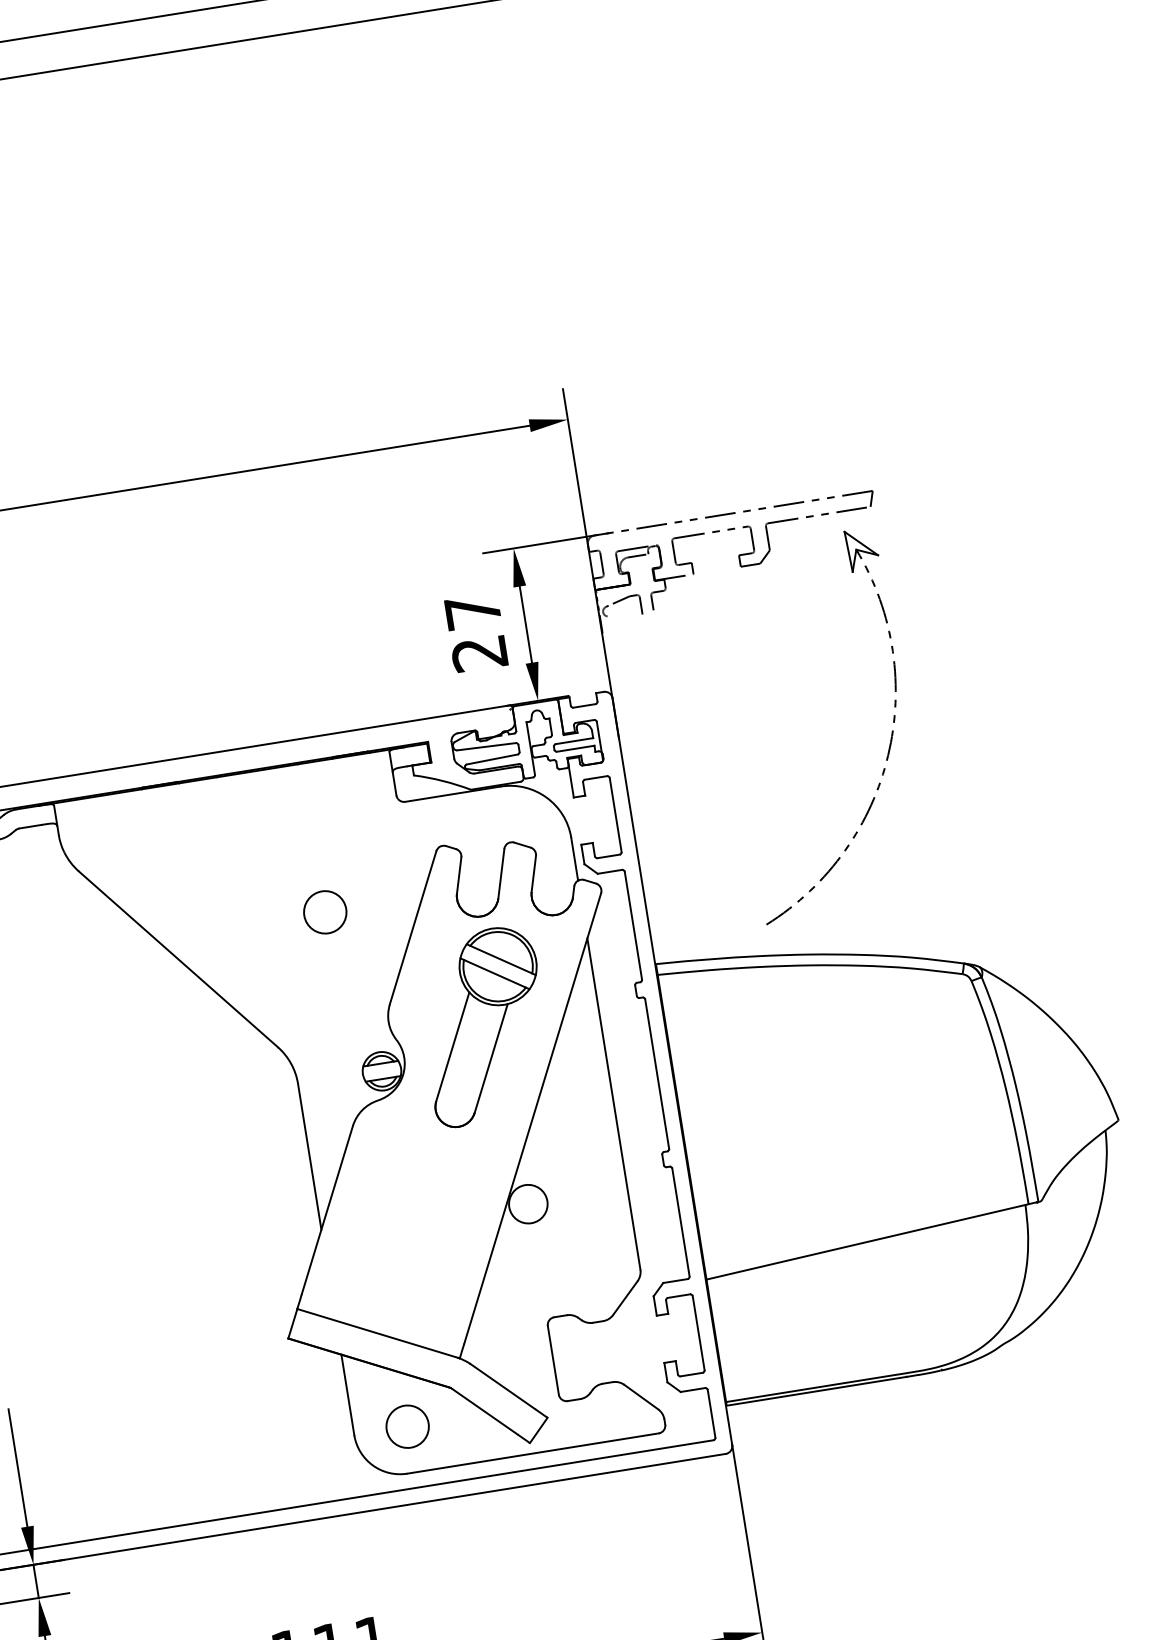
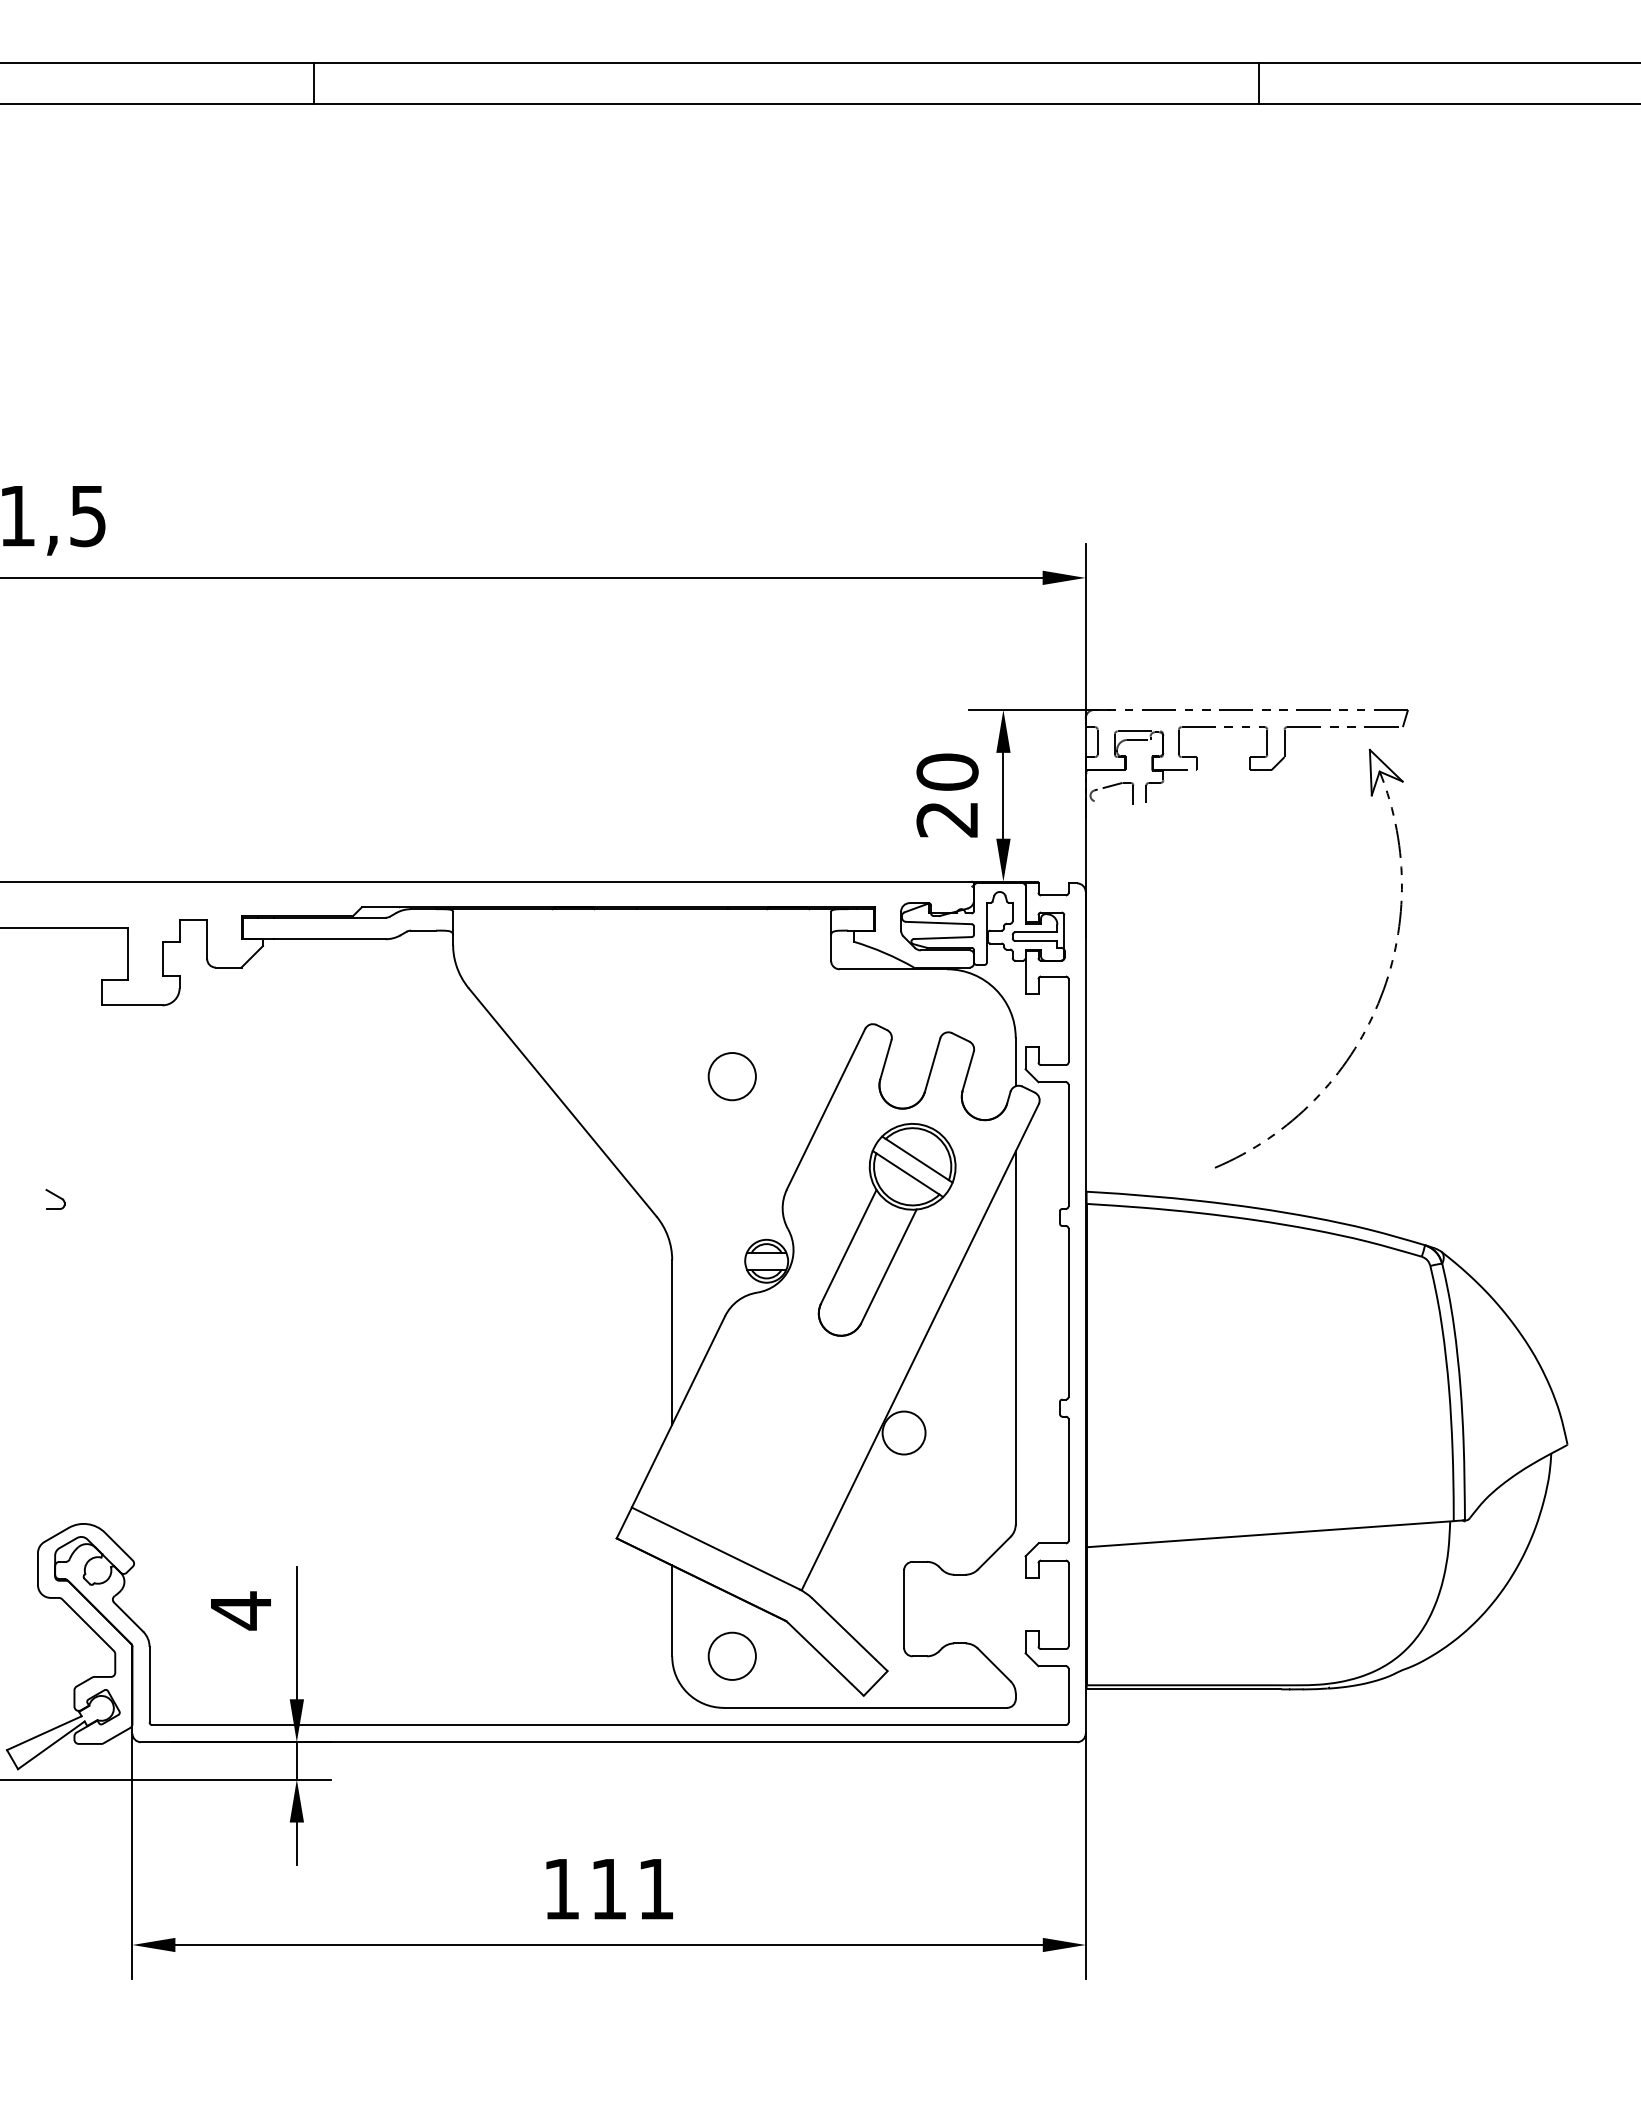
text: (472, 611) -> (947, 771), 27 -> 20

